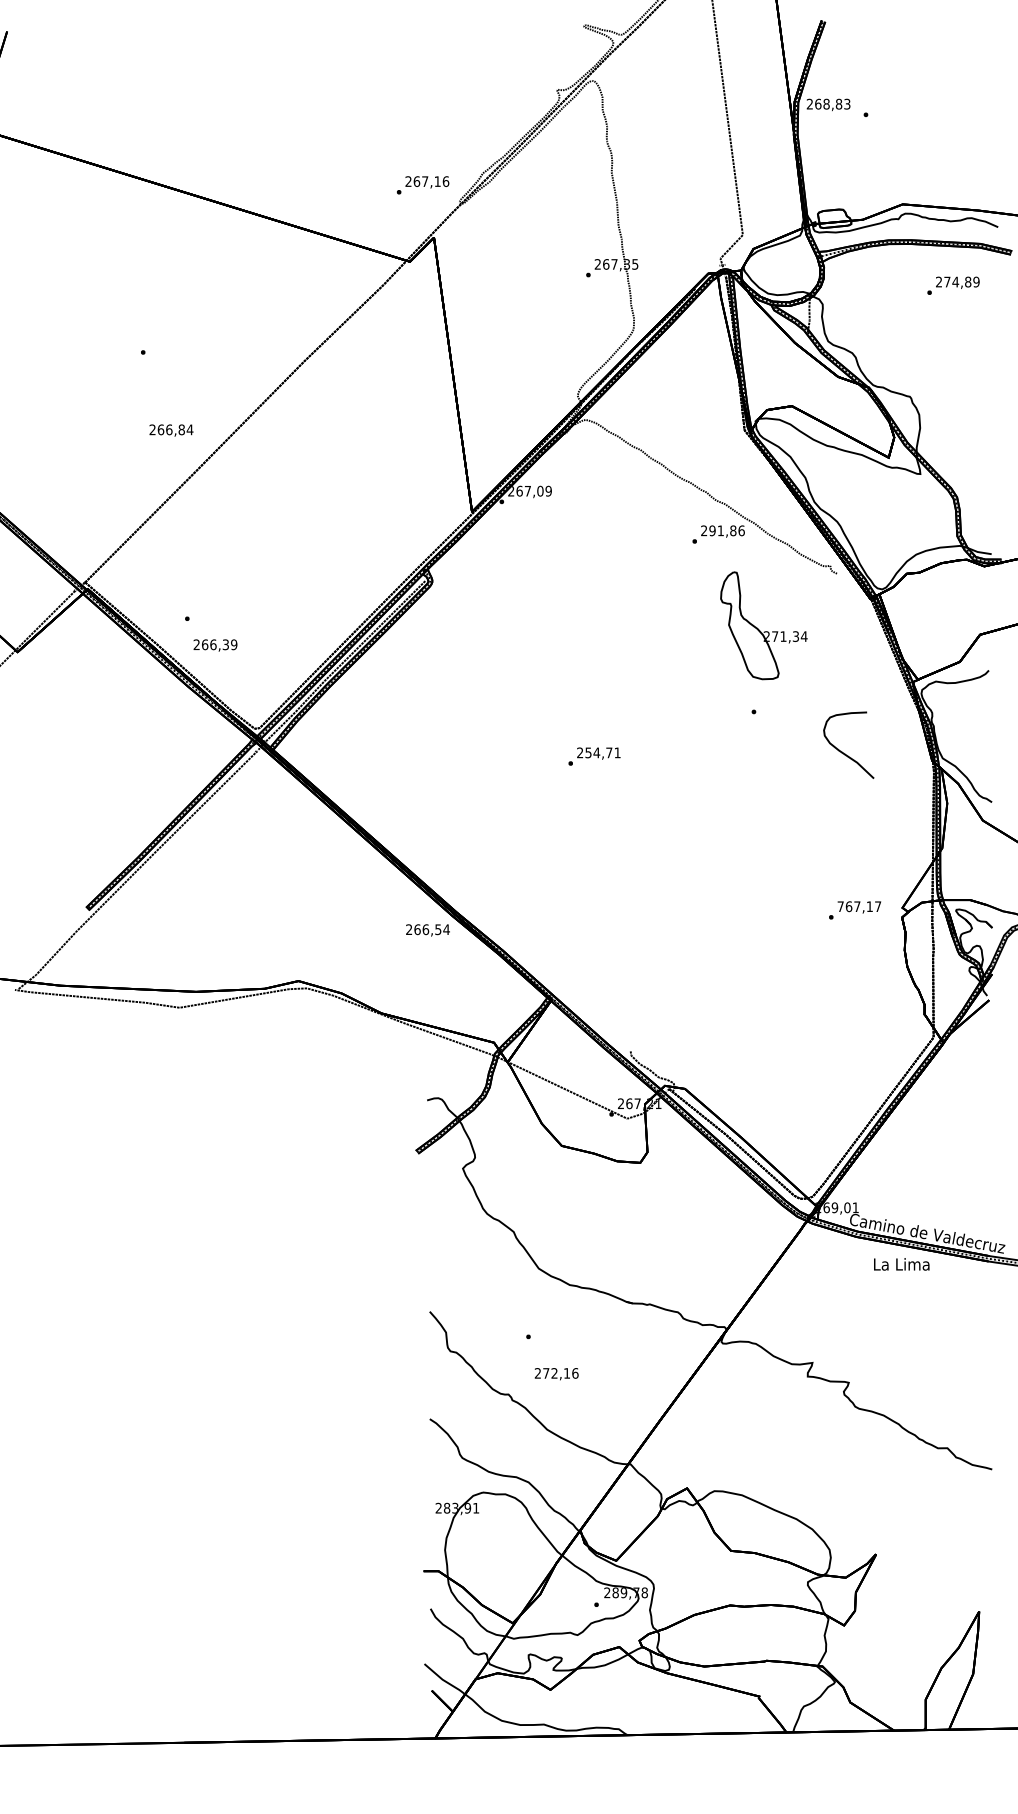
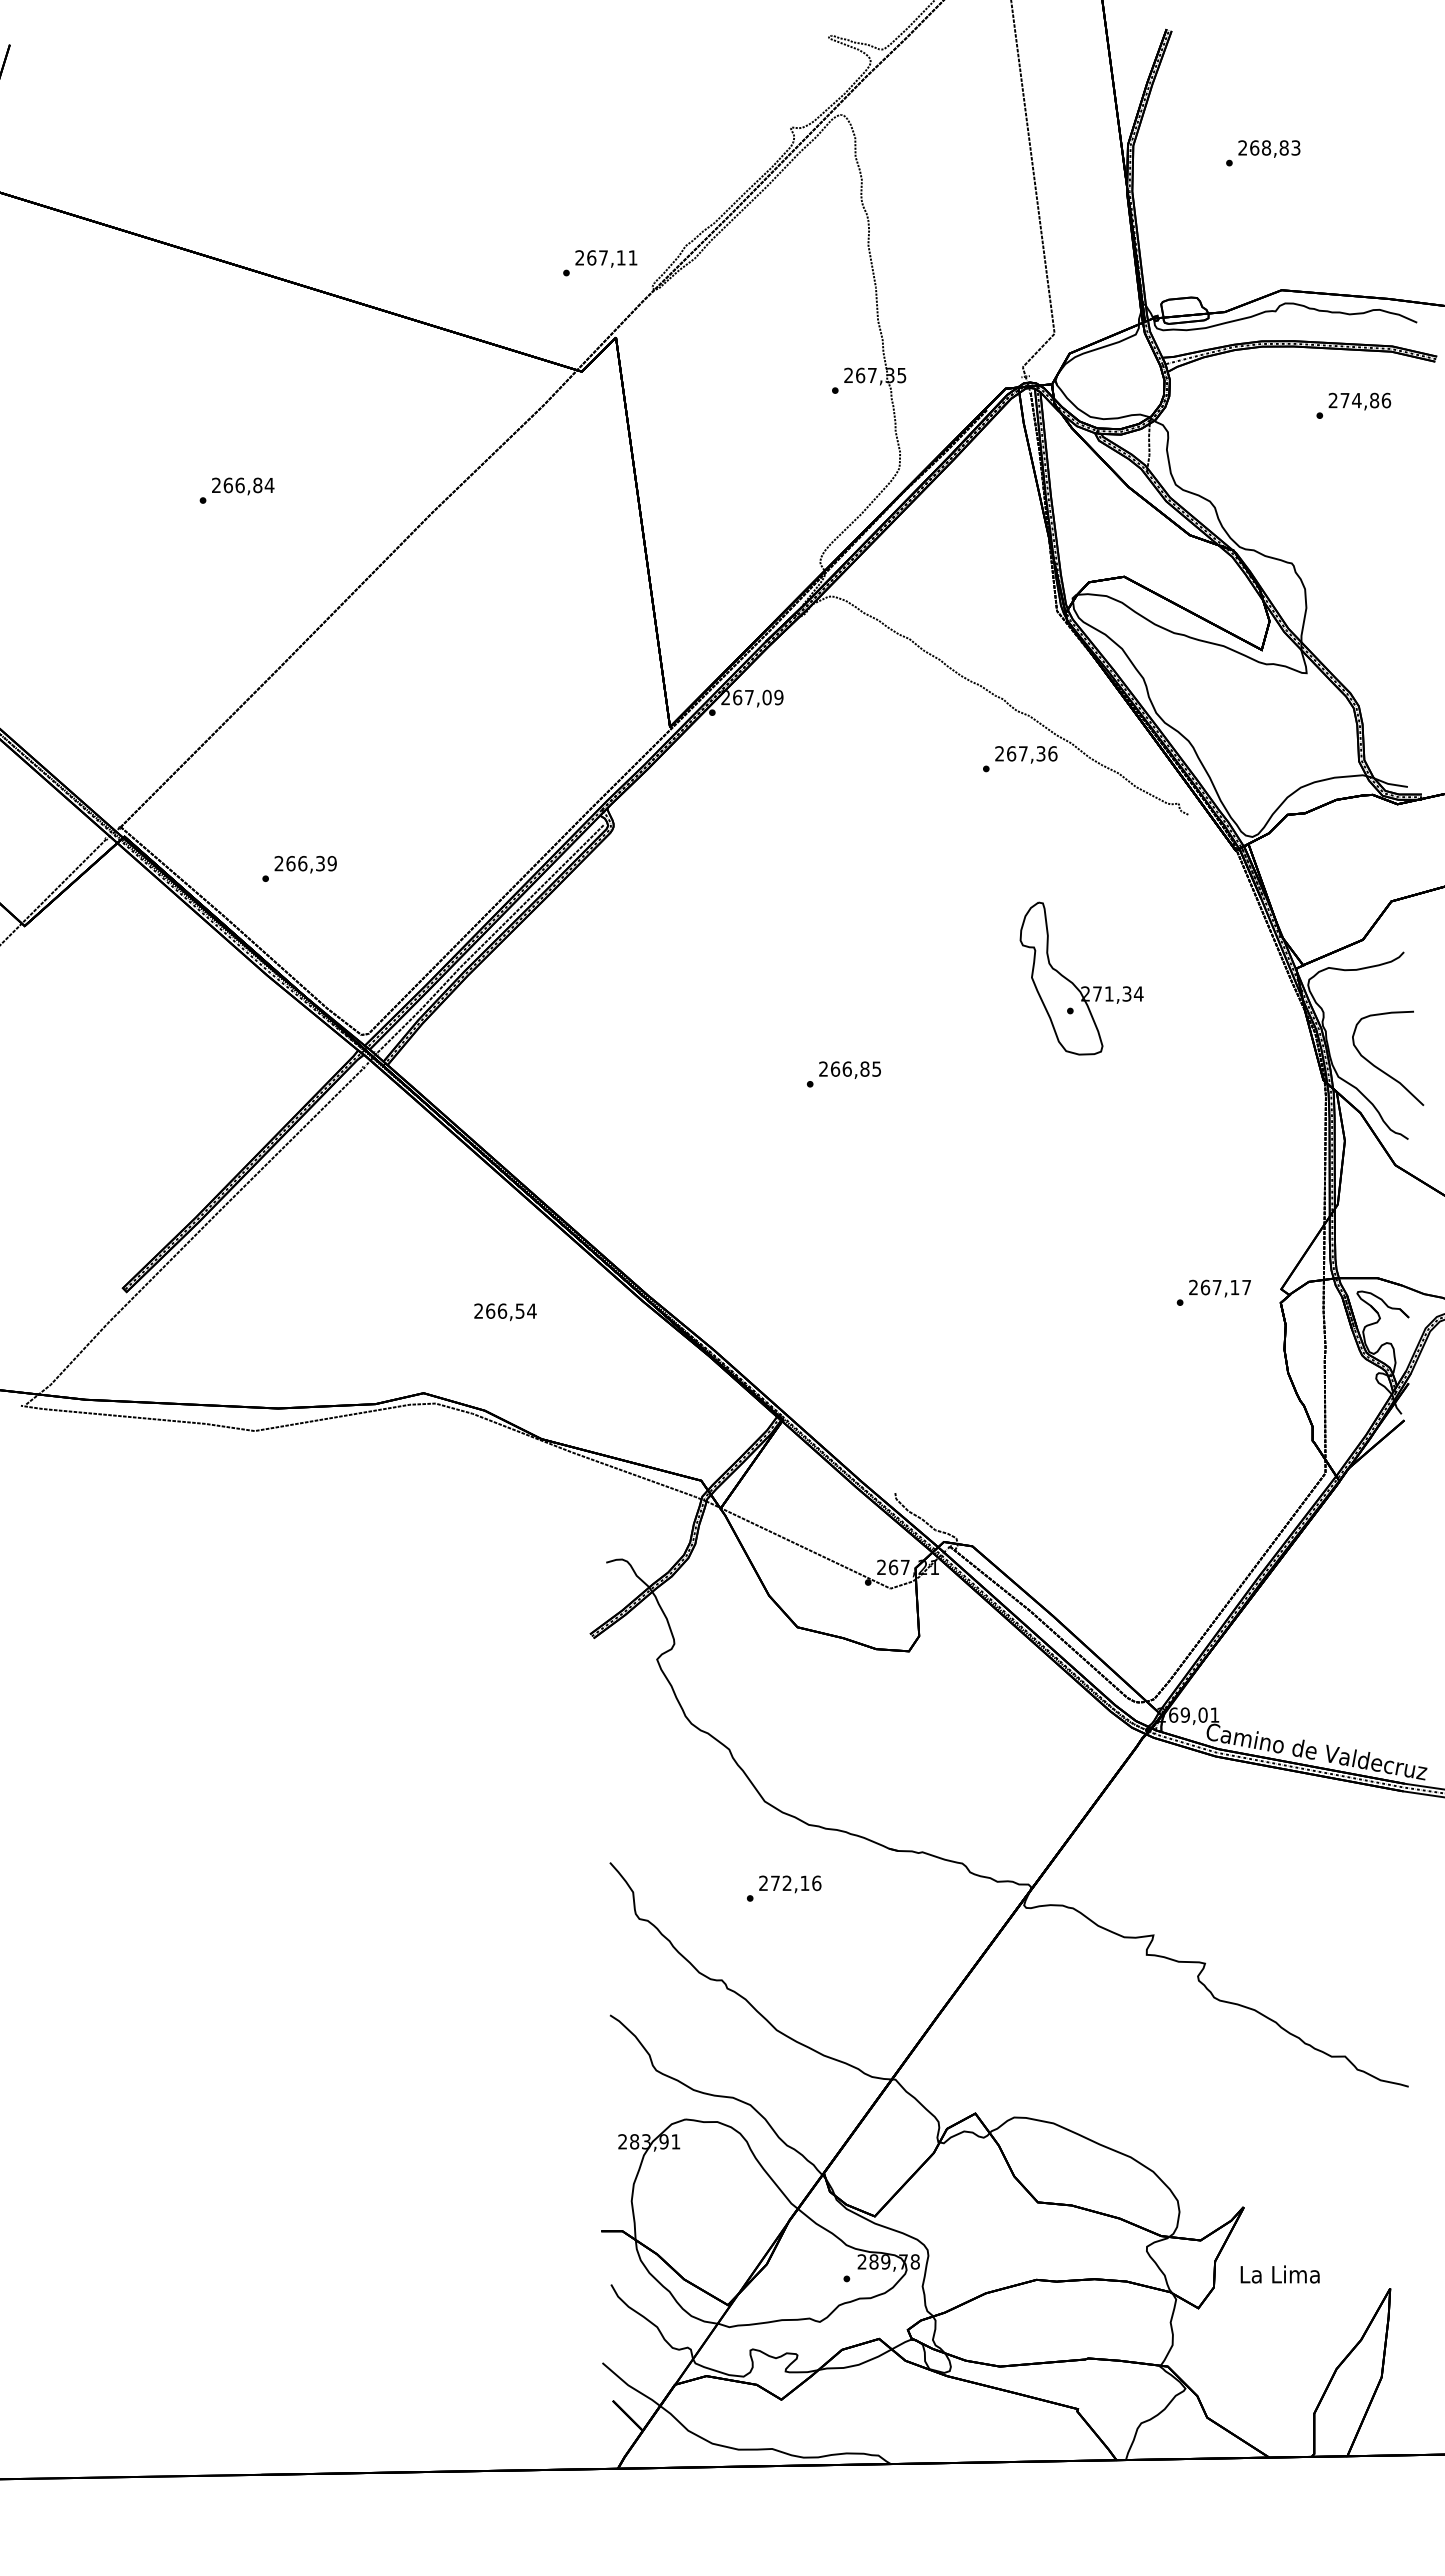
text: (828, 104) -> (1269, 148), moved
text: (445, 181) -> (632, 257), 267,16 -> 267,11
text: (976, 282) -> (1386, 400), 274,89 -> 274,86
text: (171, 430) -> (243, 486), moved
text: (722, 530) -> (1025, 753), 291,86 -> 267,36
part: (764, 631) -> (1082, 986), moved
text: (215, 645) -> (305, 864), moved
text: (602, 752) -> (855, 1068), 254,71 -> 266,85
curve: (843, 752) -> (1380, 1068), moved
text: (840, 906) -> (1193, 1287), 767,17 -> 267,17
text: (428, 930) -> (505, 1312), moved
text: (901, 1264) -> (1279, 2274), moved
text: (556, 1374) -> (790, 1884), moved

